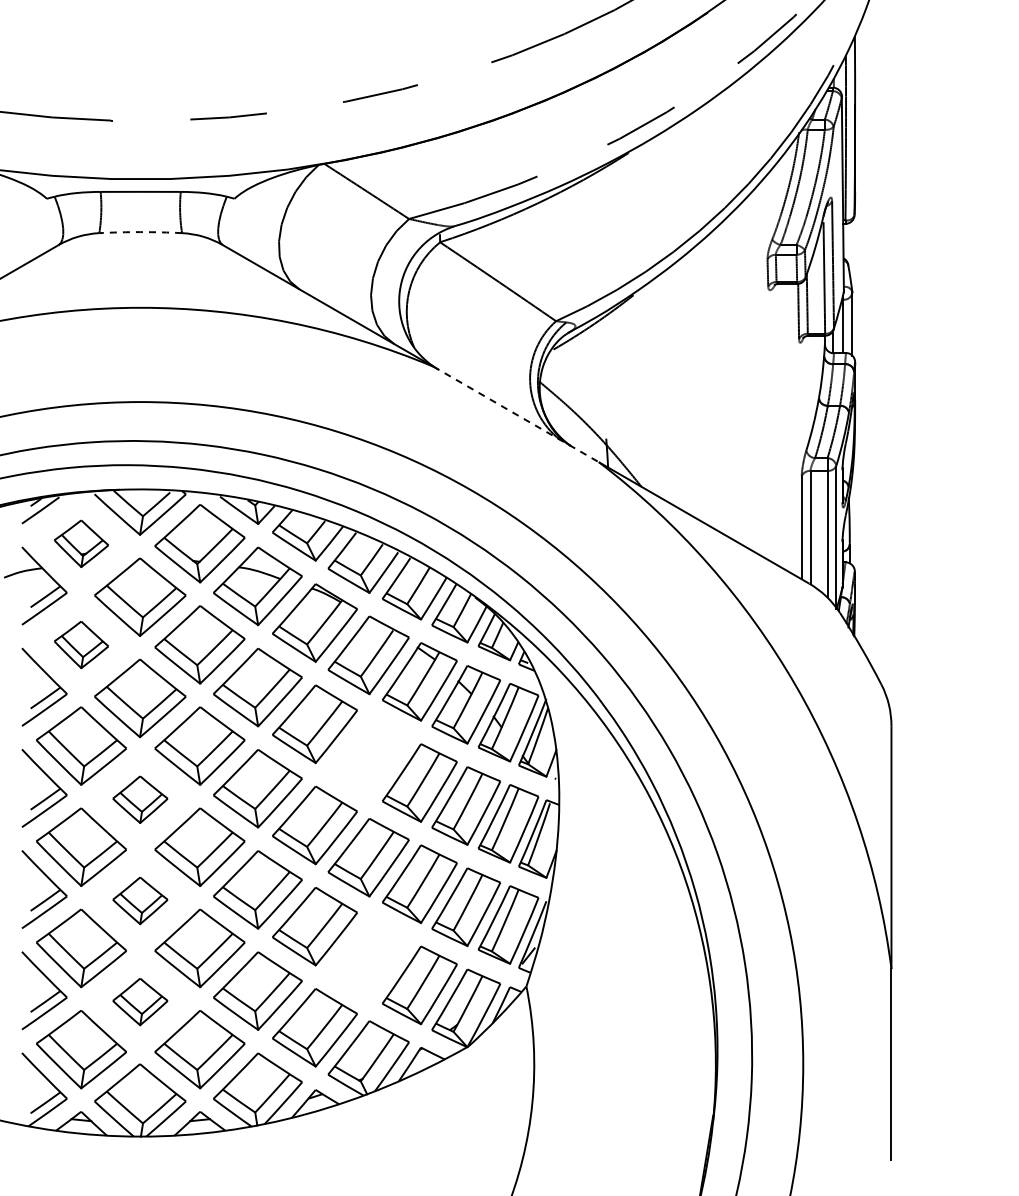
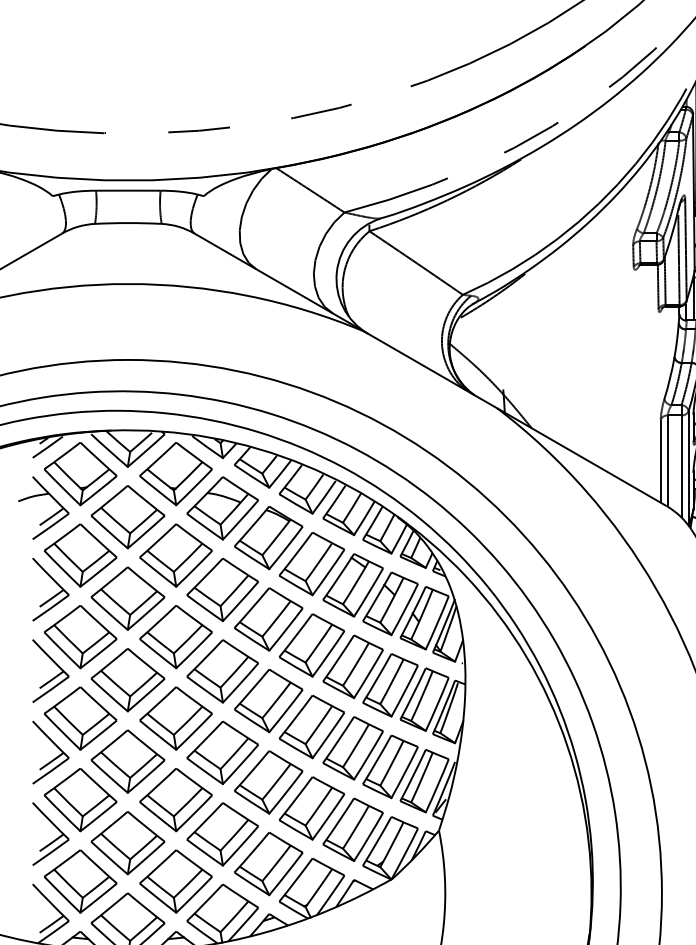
arc: (140, 232) -> (128, 223), dashed -> solid
line: (516, 414) -> (430, 369), dashed -> solid
part: (81, 543) -> (80, 473), size x1.67
part: (81, 644) -> (80, 555), size x1.67
part: (368, 756) -> (311, 645), added
part: (140, 799) -> (128, 680), size x1.67
part: (140, 900) -> (128, 761), size x1.67
part: (368, 958) -> (311, 808), added
part: (140, 1001) -> (128, 842), size x1.67

